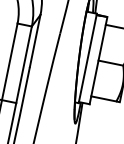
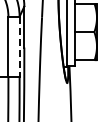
line: (23, 65) -> (19, 47), solid -> dashed

